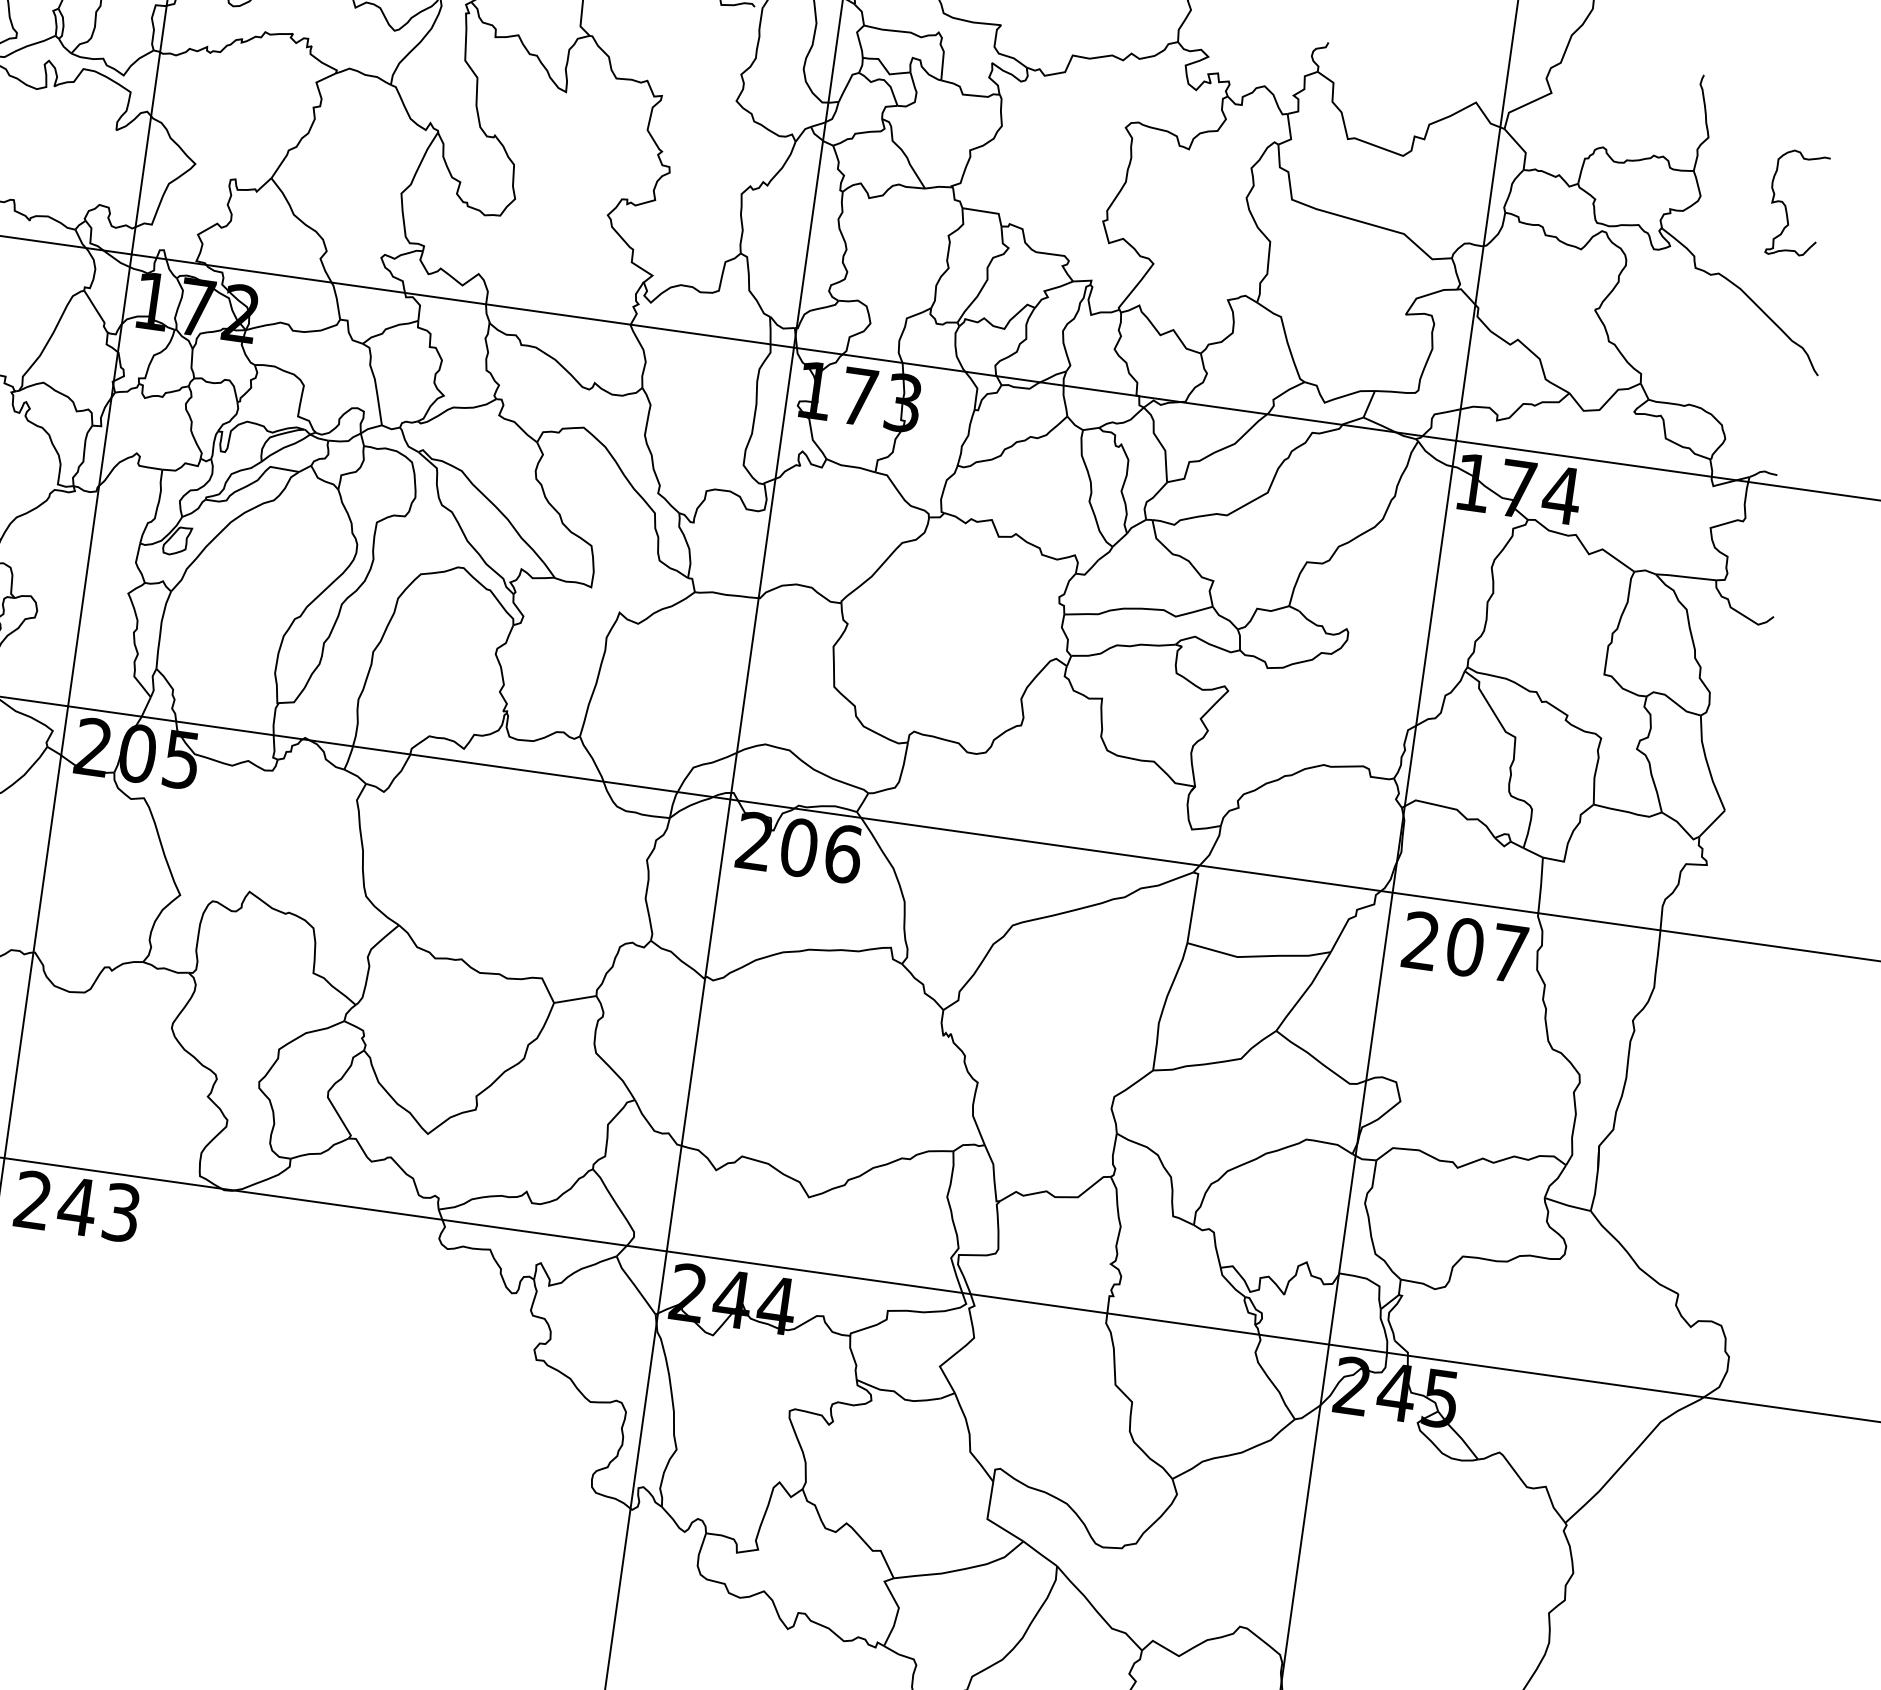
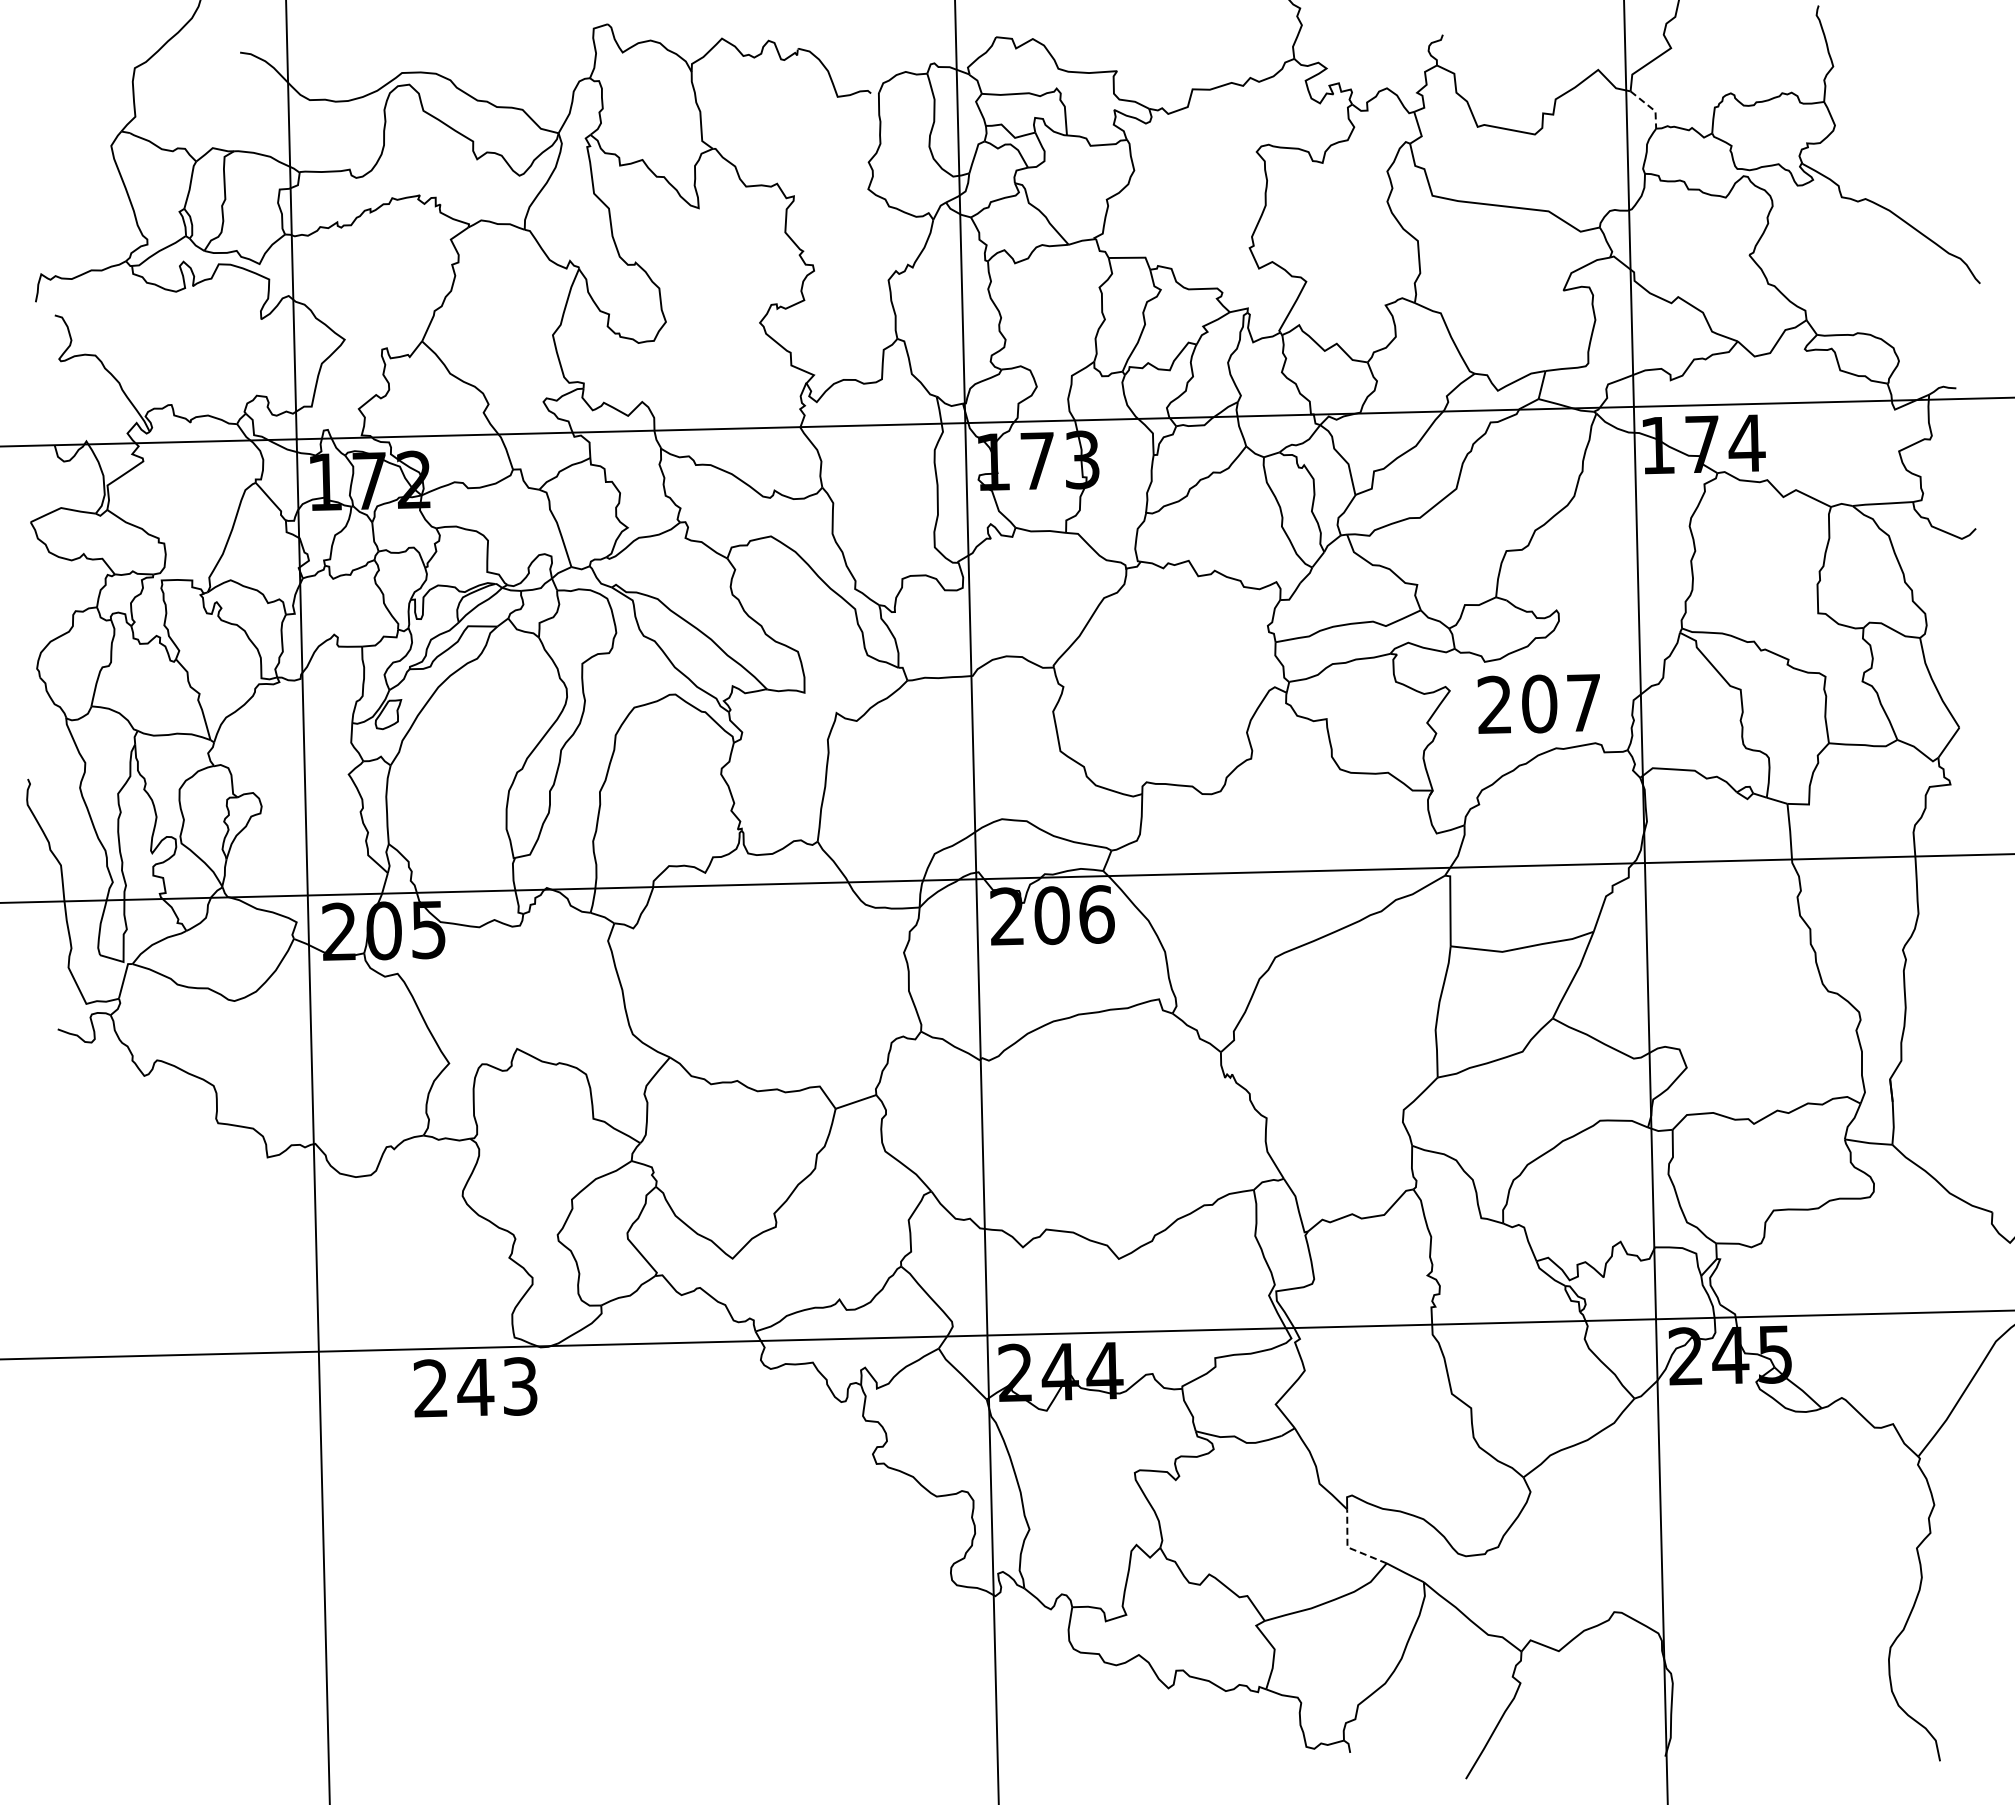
line: (1521, 148) -> (1650, 107), solid -> dashed
curve: (1786, 206) -> (1921, 121), removed
text: (1464, 946) -> (1538, 703), moved
text: (77, 1206) -> (475, 1387), moved
line: (989, 1520) -> (1349, 1548), solid -> dashed

